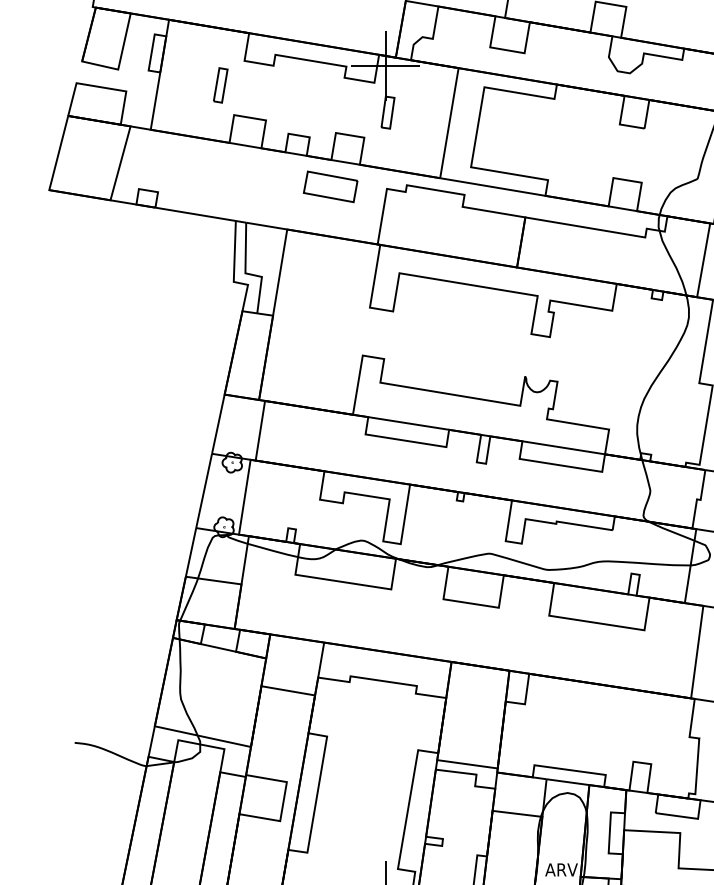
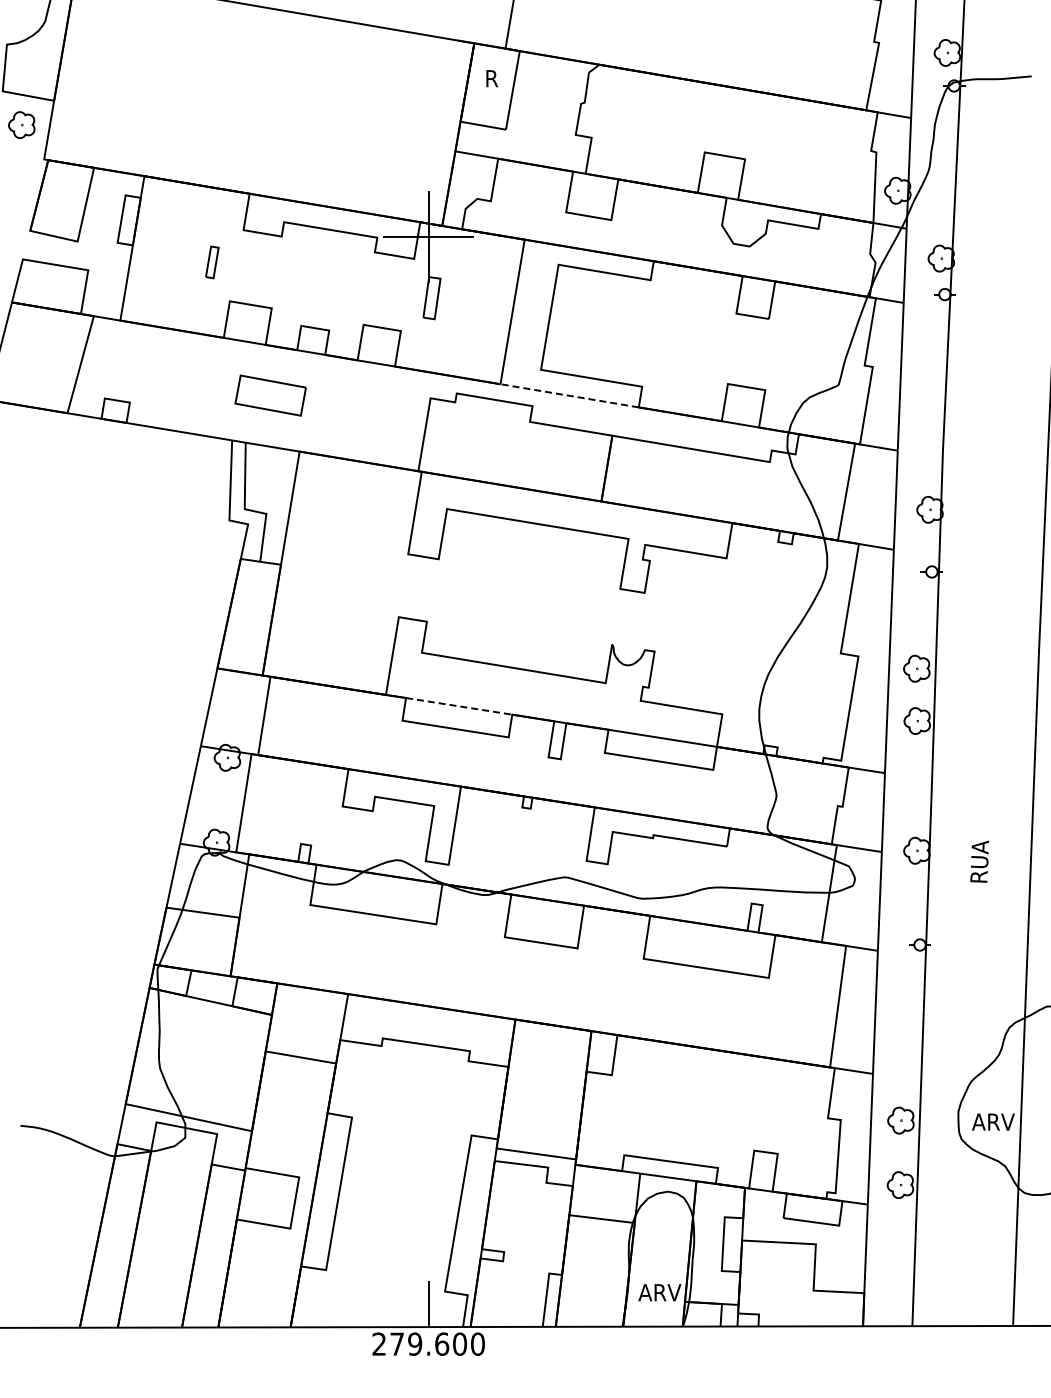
part: (220, 85) -> (212, 262), size x0.7
part: (330, 186) -> (270, 395), moved
line: (492, 186) -> (569, 395), solid -> dashed
line: (408, 423) -> (459, 706), solid -> dashed

